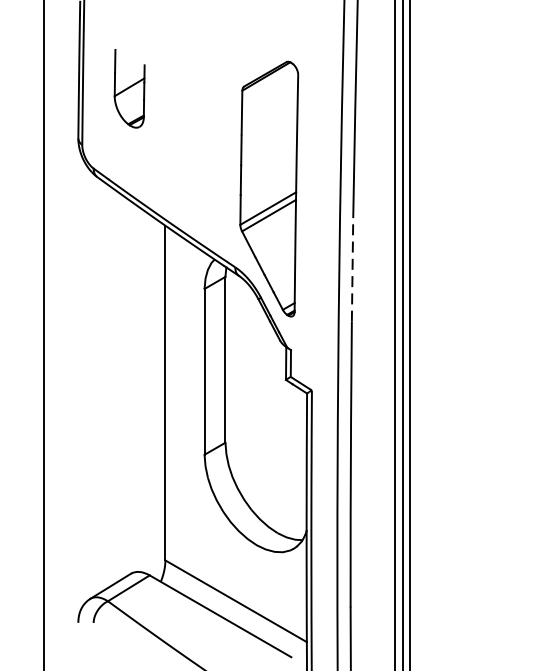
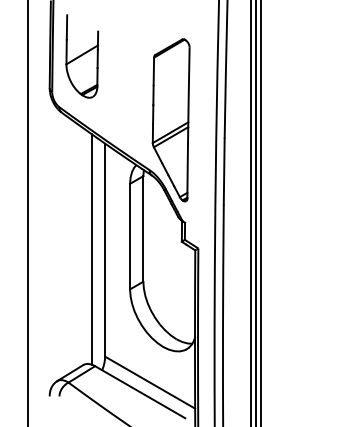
part: (129, 88) -> (82, 56), size x1.67
line: (352, 269) -> (224, 171), dashed -> solid
line: (144, 392) -> (91, 249), added

